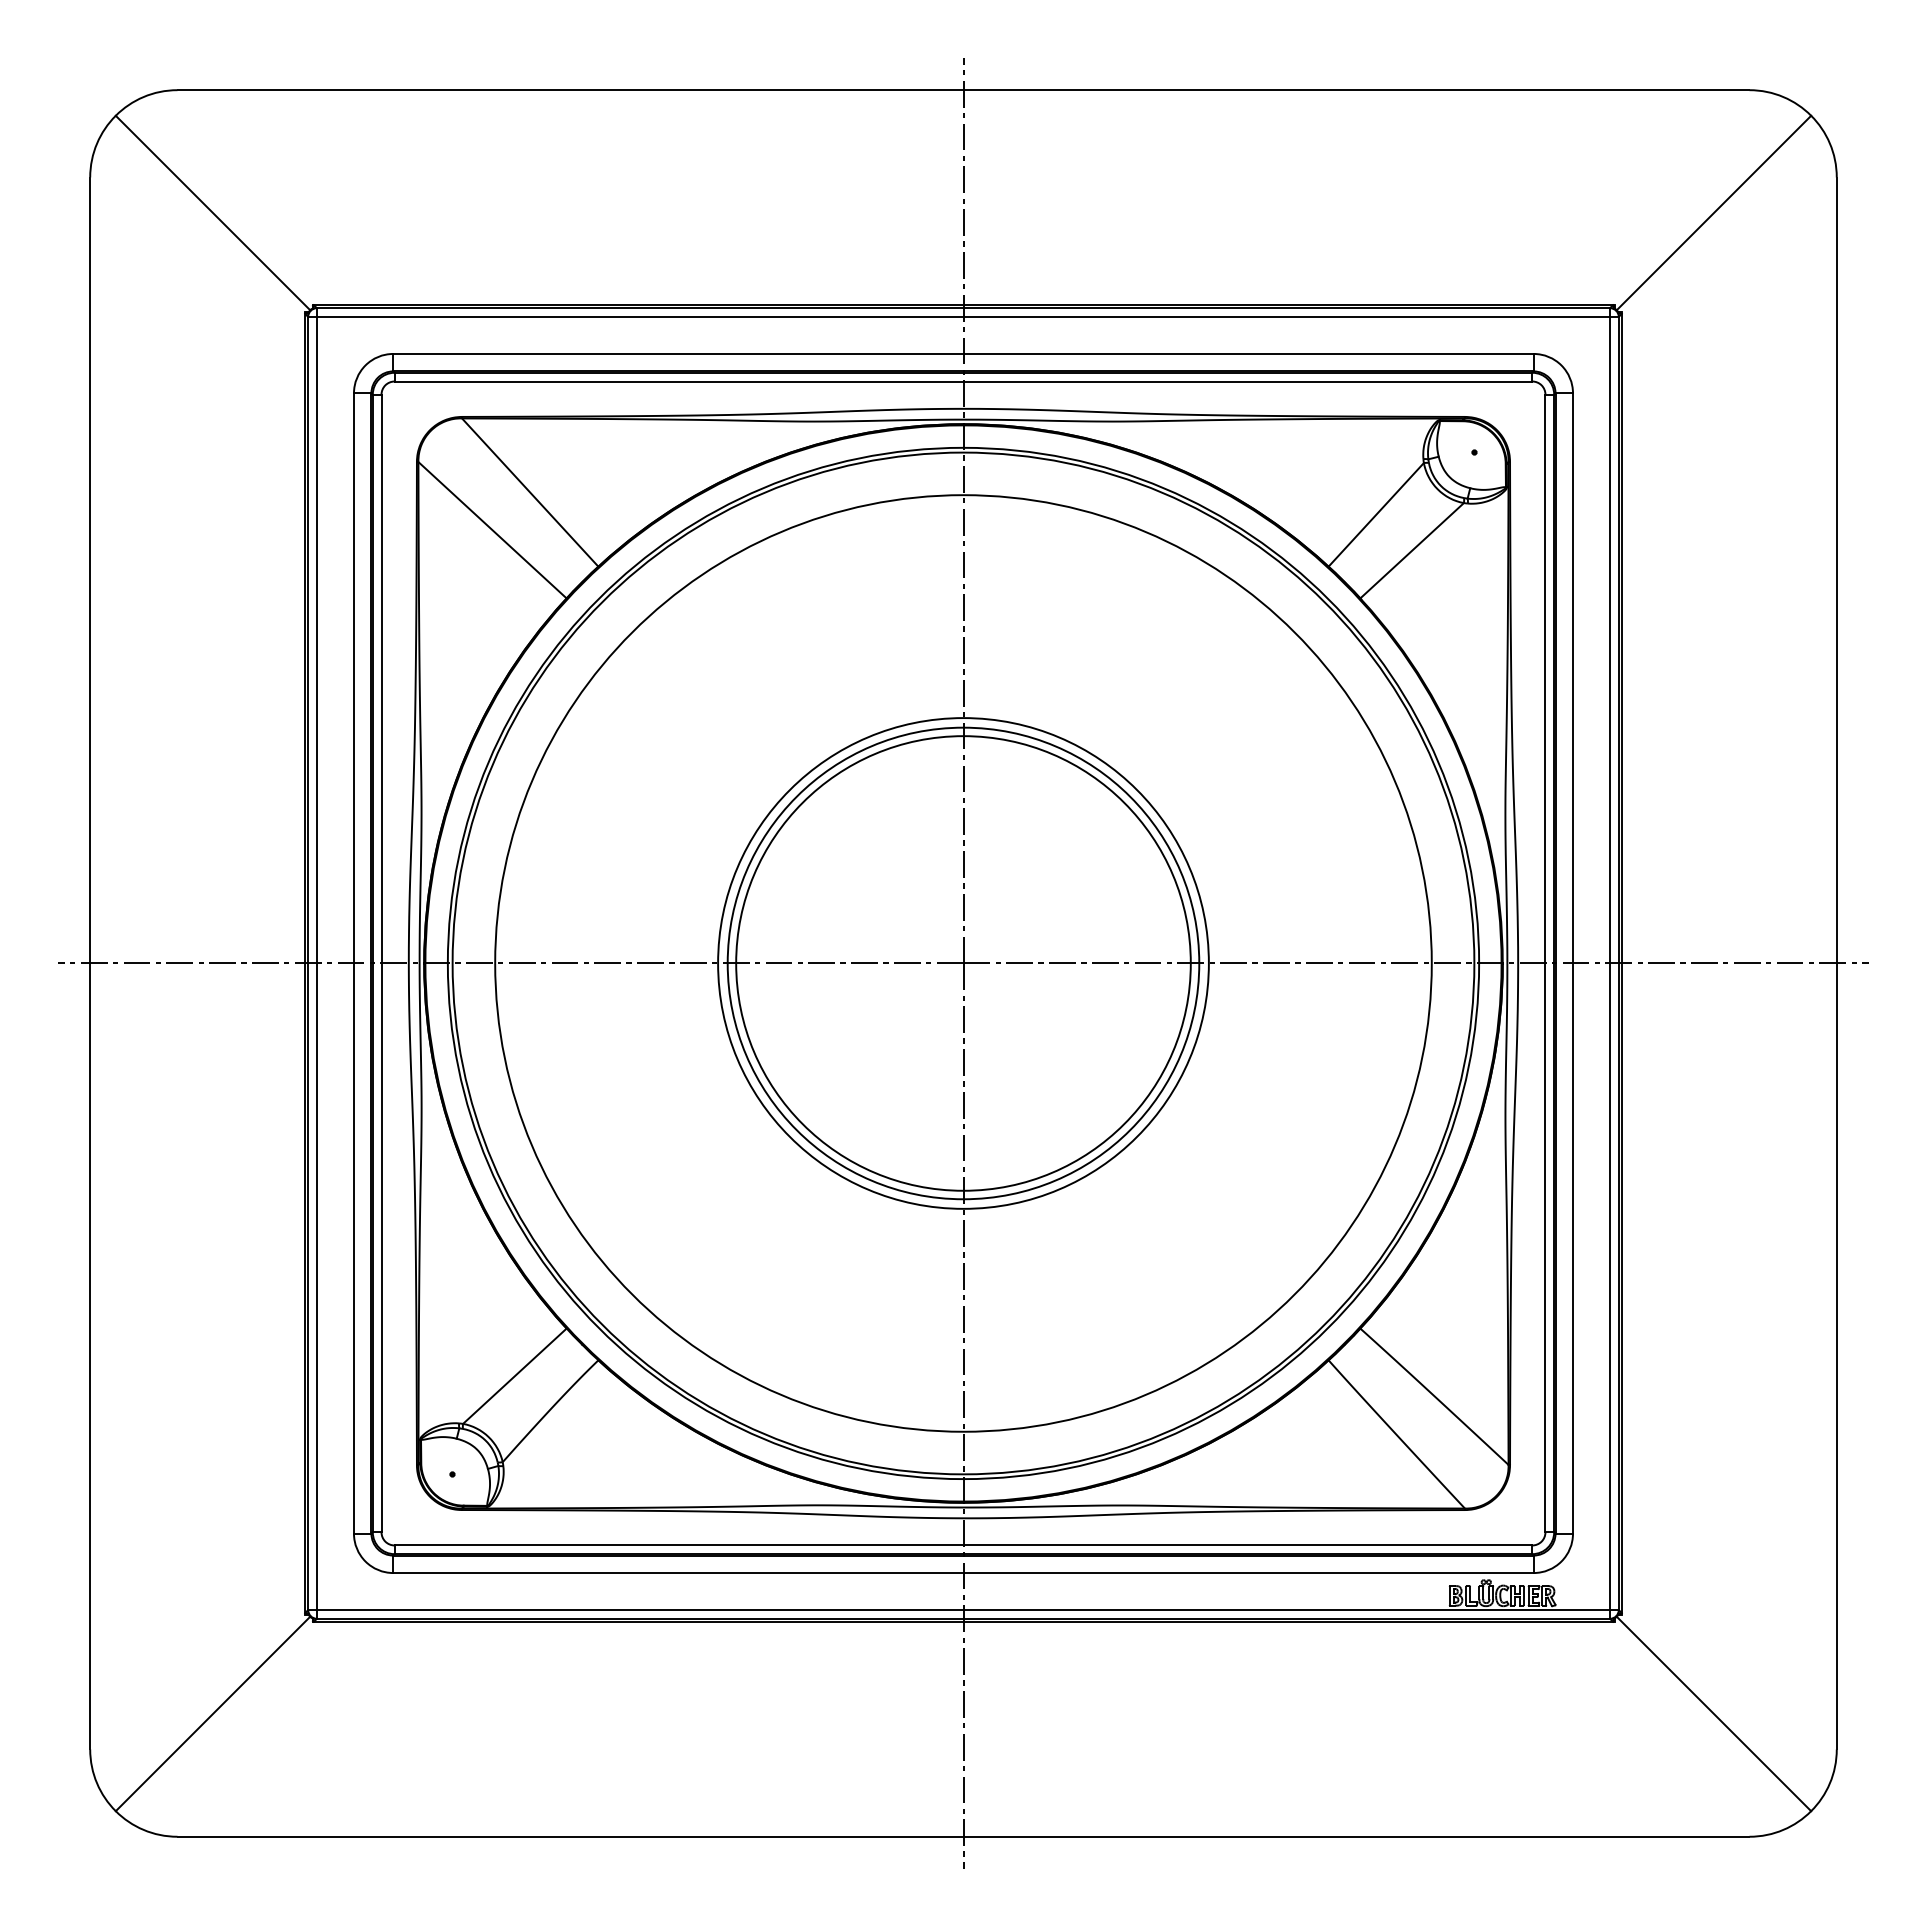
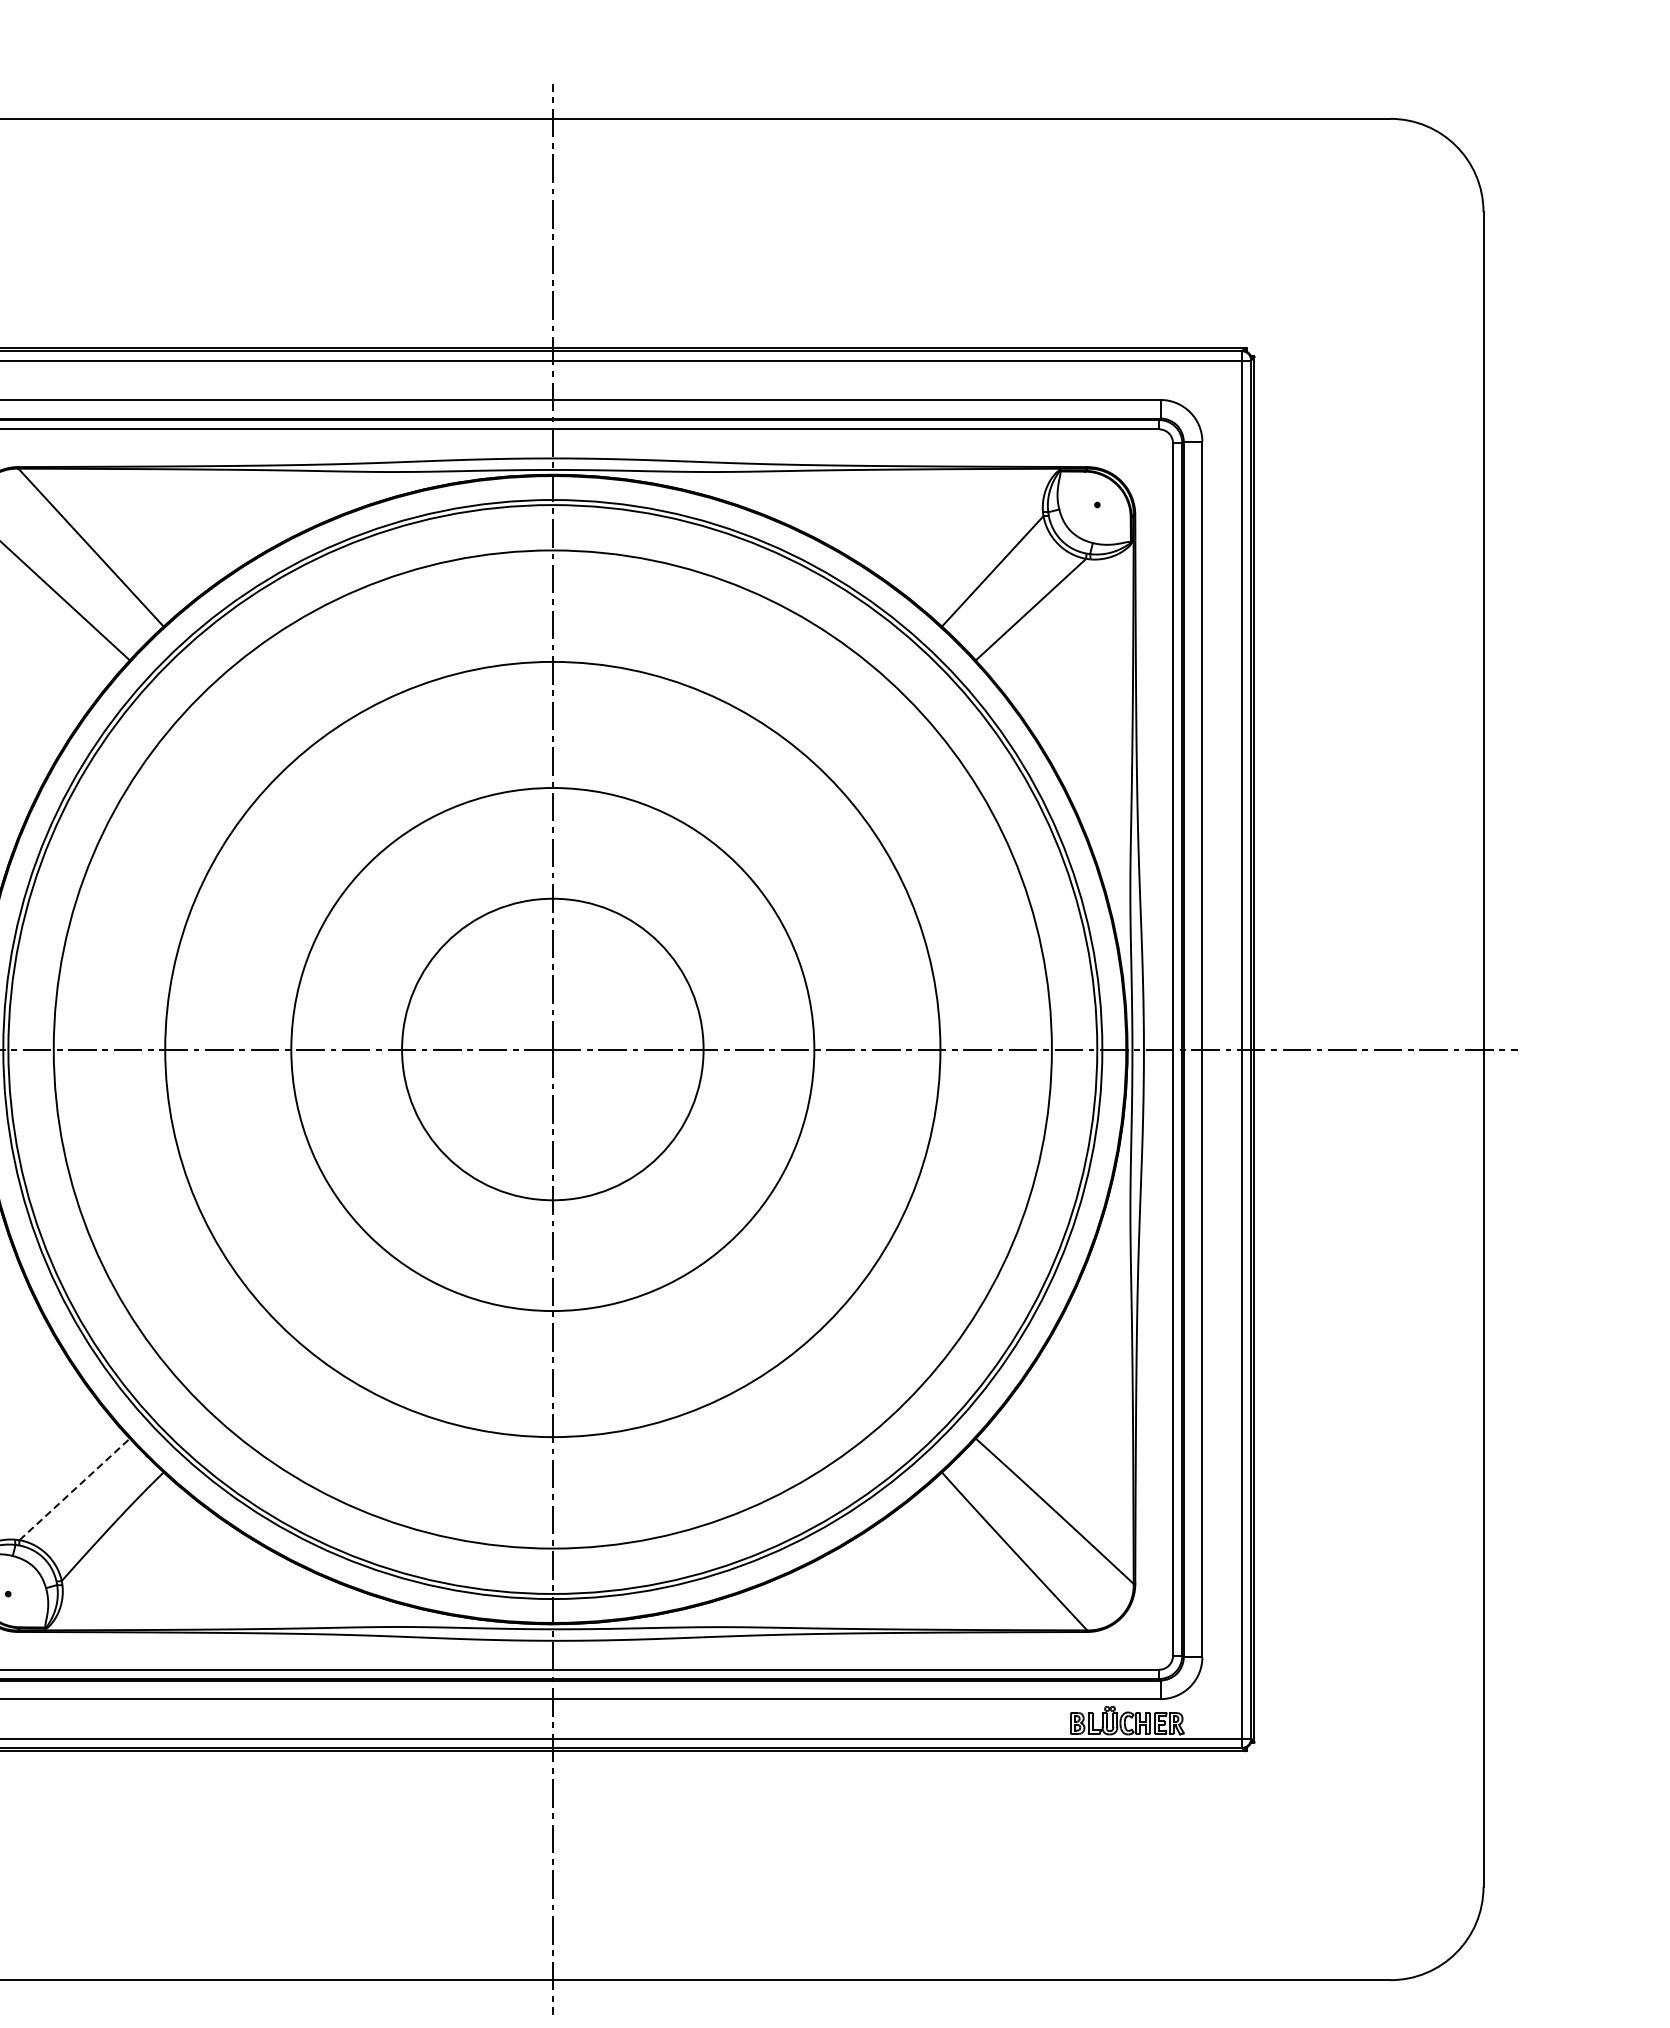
line: (1713, 212) -> (1352, 249), removed
circle: (963, 963) -> (552, 1049), size x0.6
circle: (963, 963) -> (552, 1049), size x1.6
line: (515, 1375) -> (75, 1488), solid -> dashed
line: (1713, 1713) -> (1352, 1848), removed

